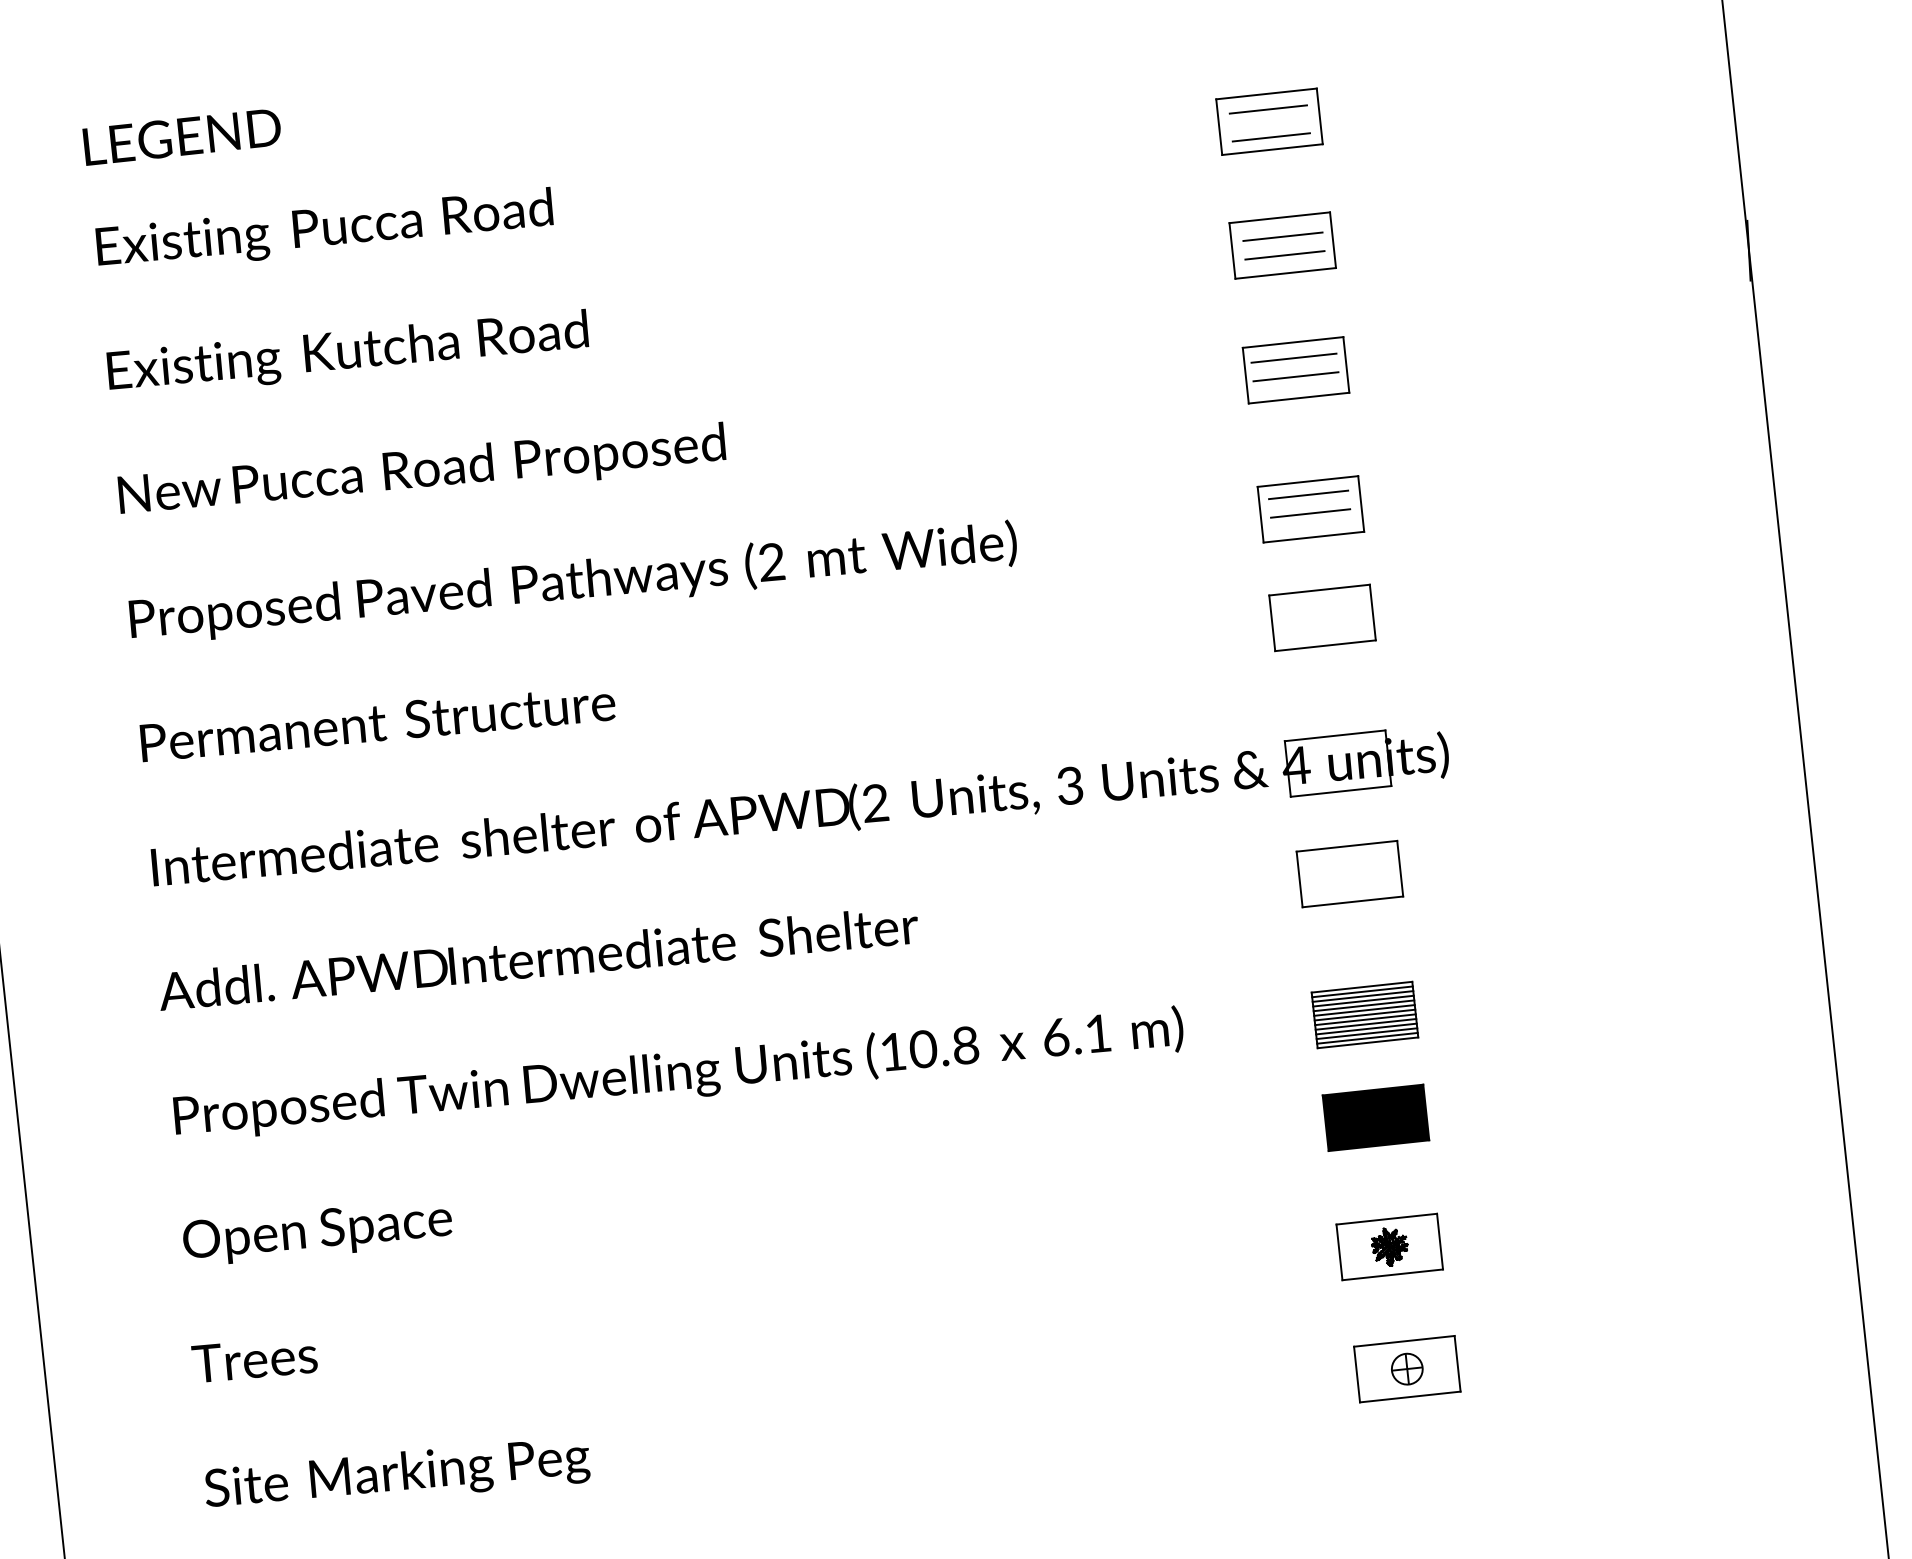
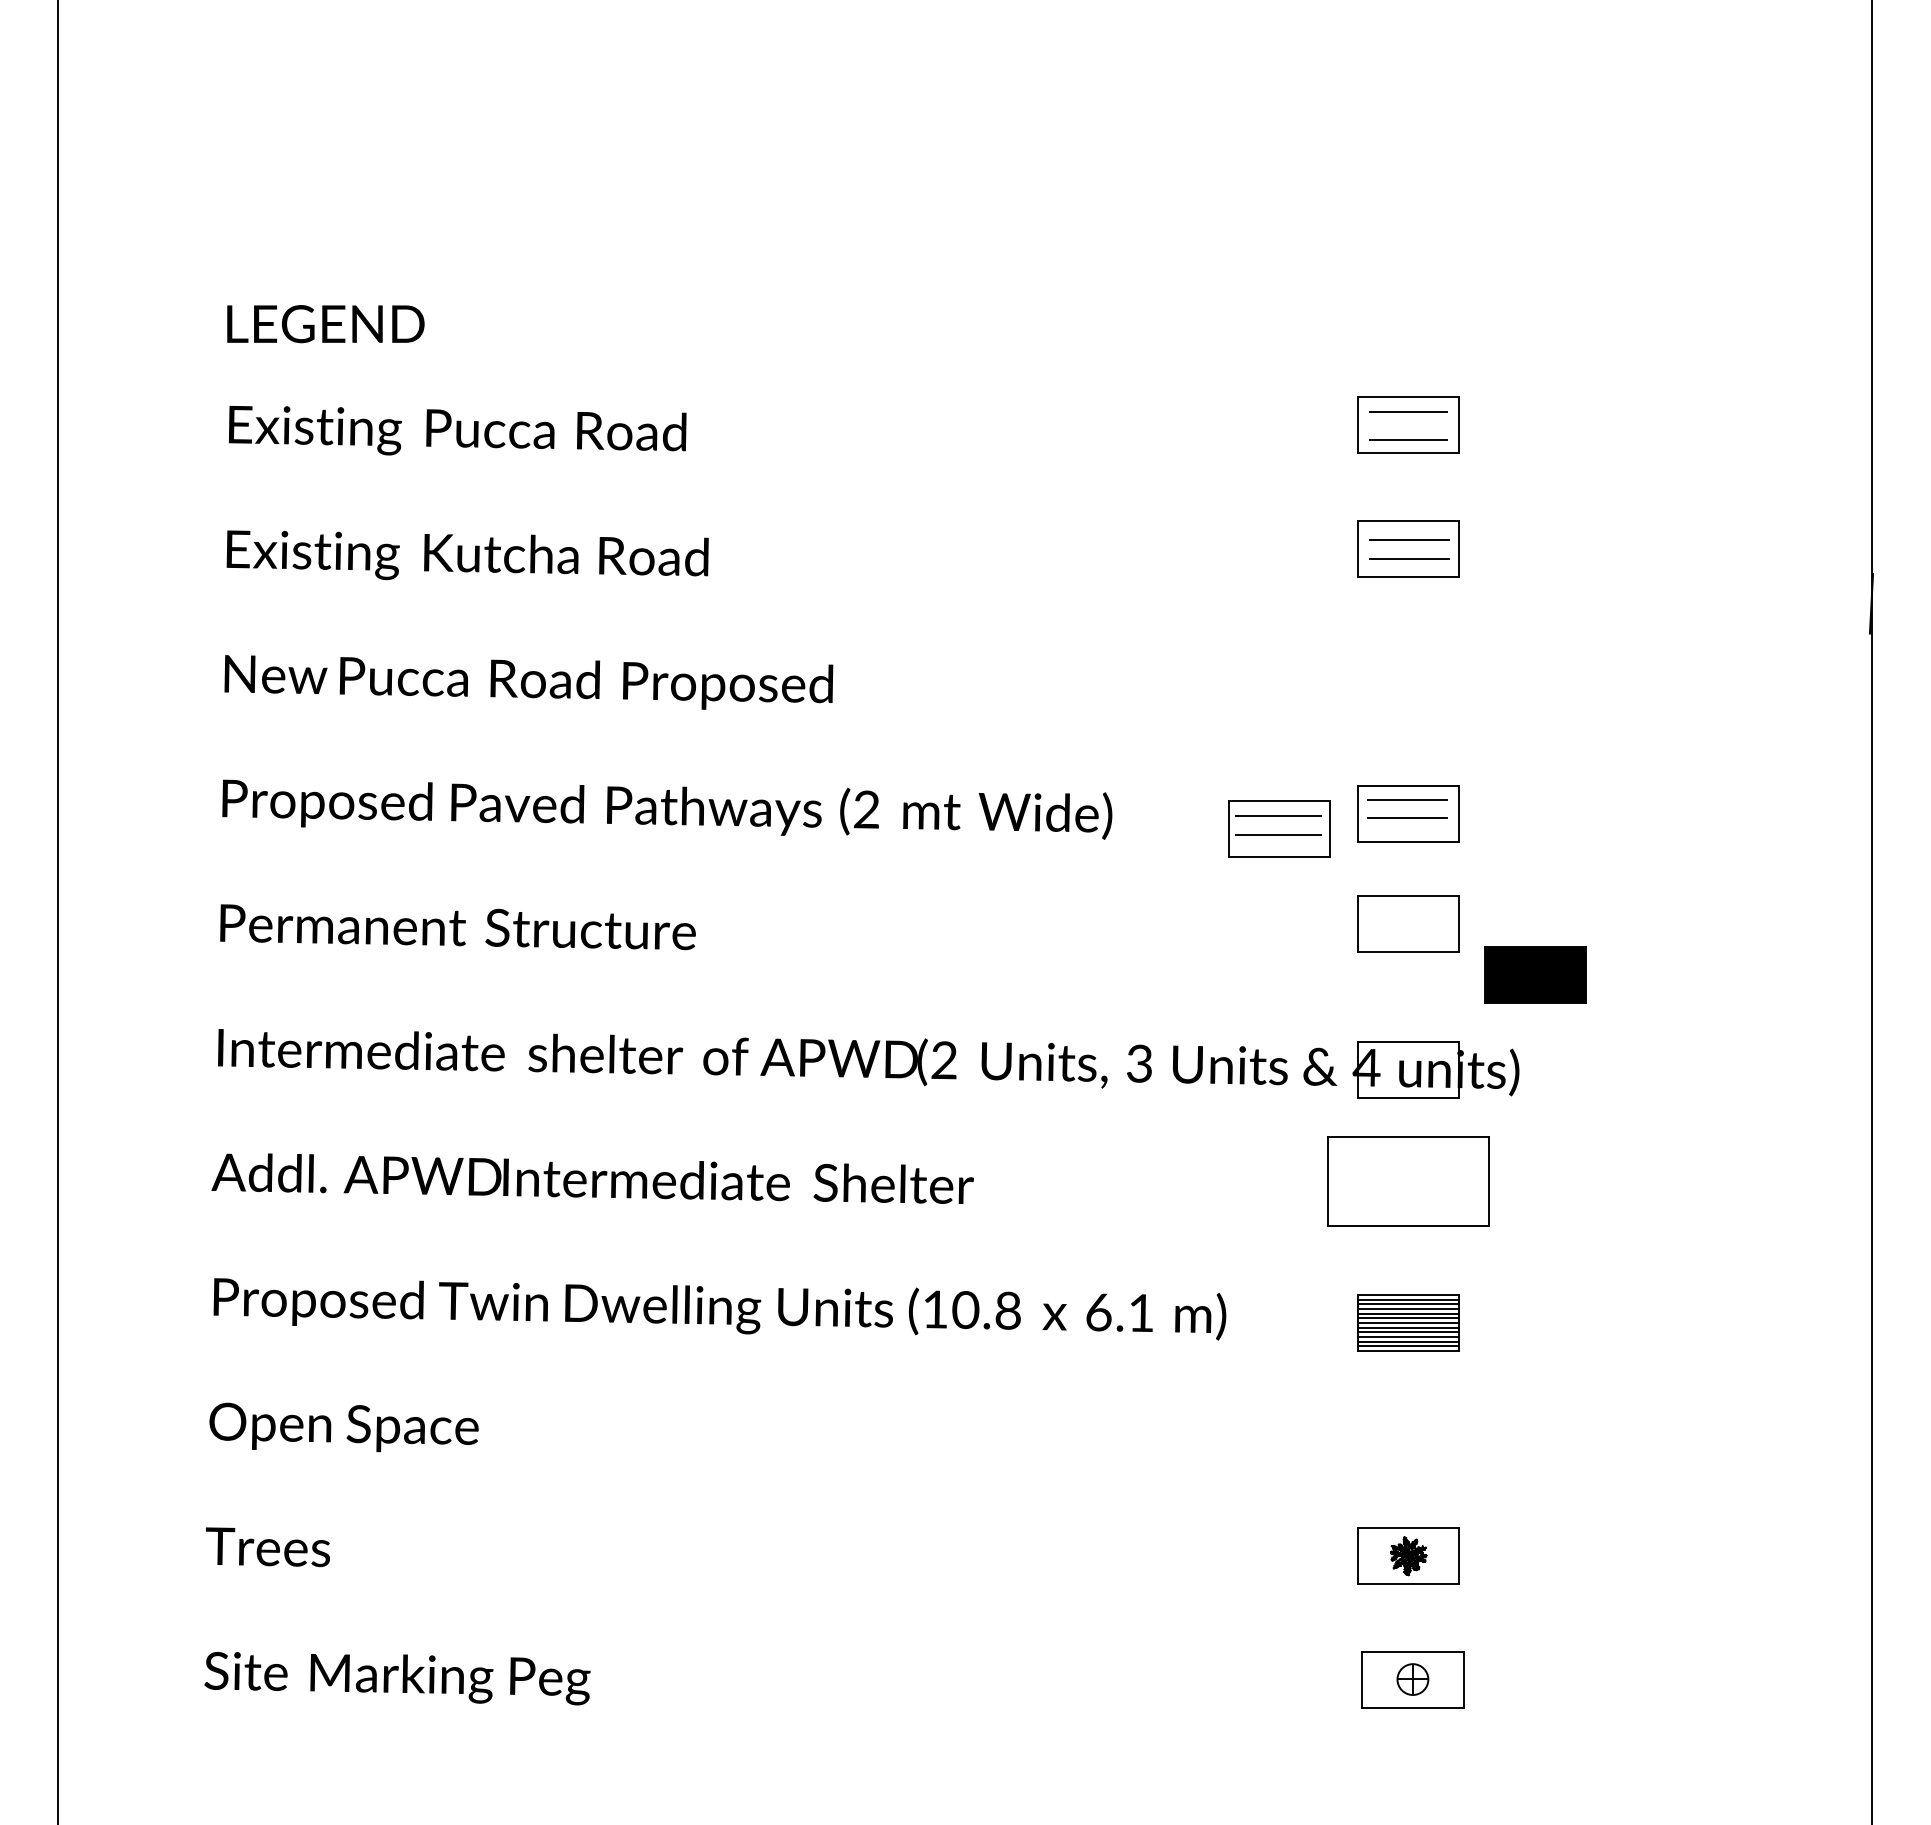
part: (1296, 370) -> (1279, 828), moved
part: (1349, 873) -> (1408, 1180), size x1.6
part: (1375, 1117) -> (1535, 974), moved

